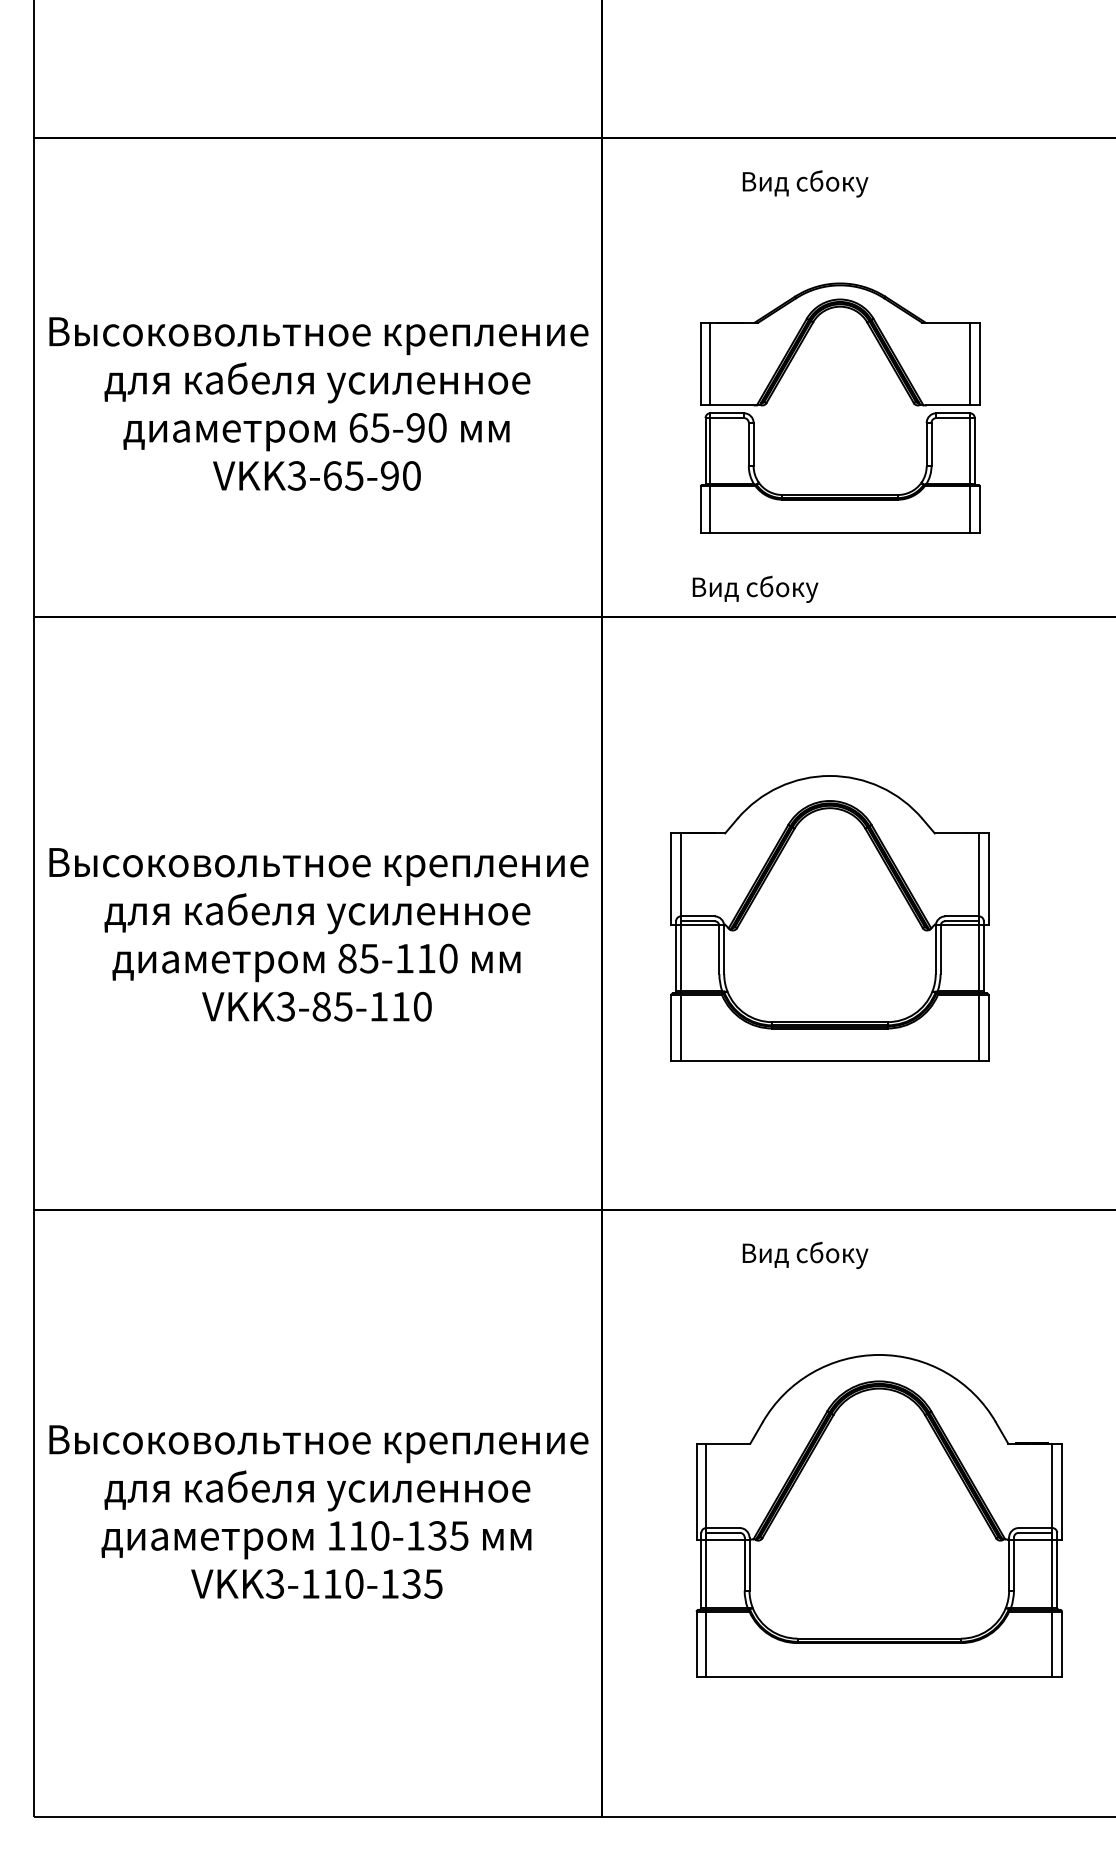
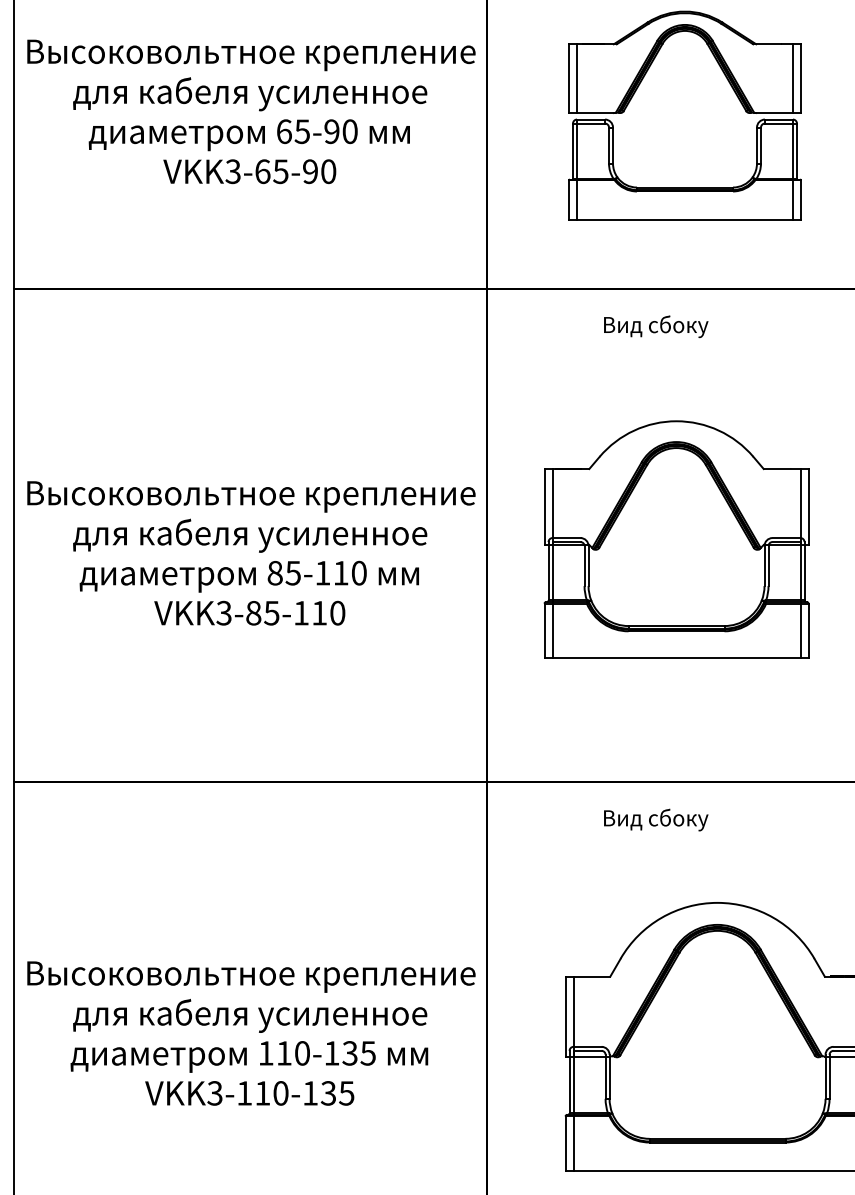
text: (755, 588) -> (656, 326), moved

